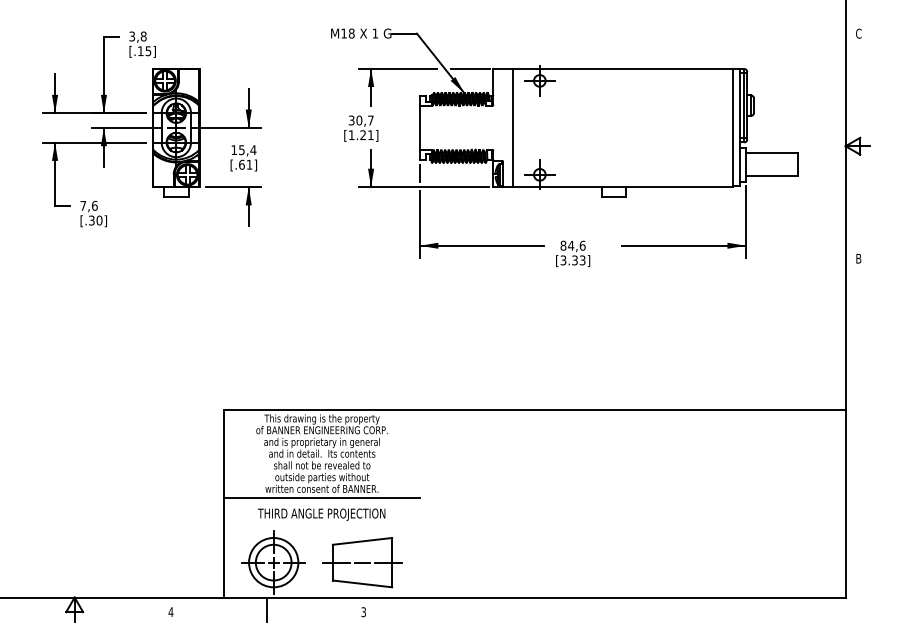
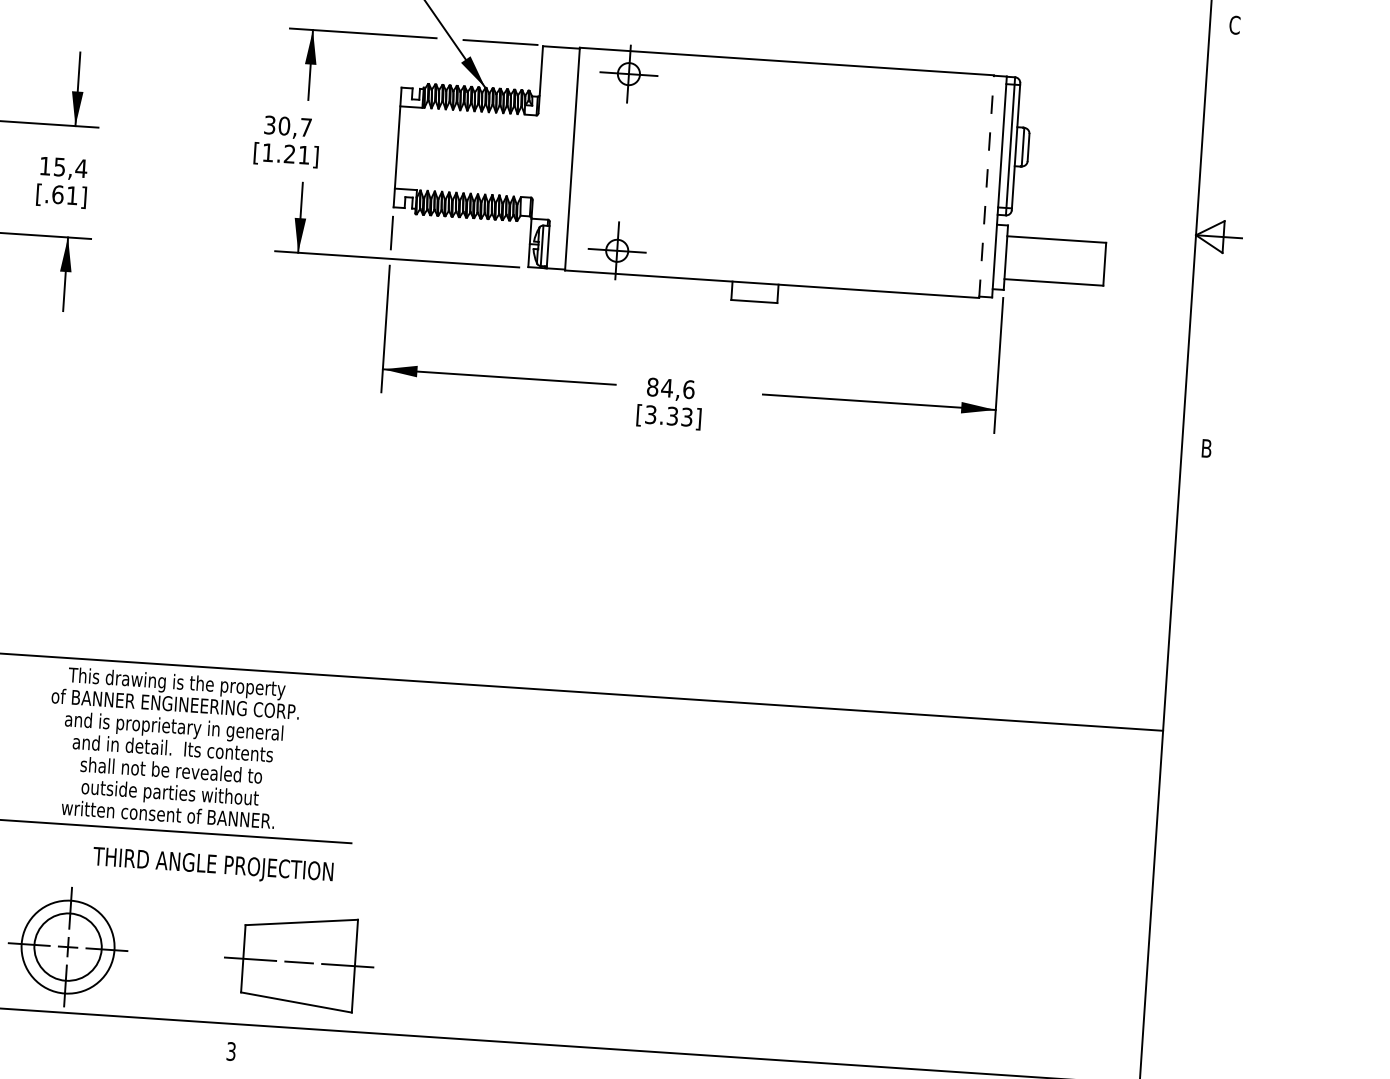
line: (733, 127) -> (987, 185), solid -> dashed
text: (321, 514) -> (212, 865), moved
part: (362, 562) -> (299, 962), moved
line: (267, 609) -> (50, 1034), removed

